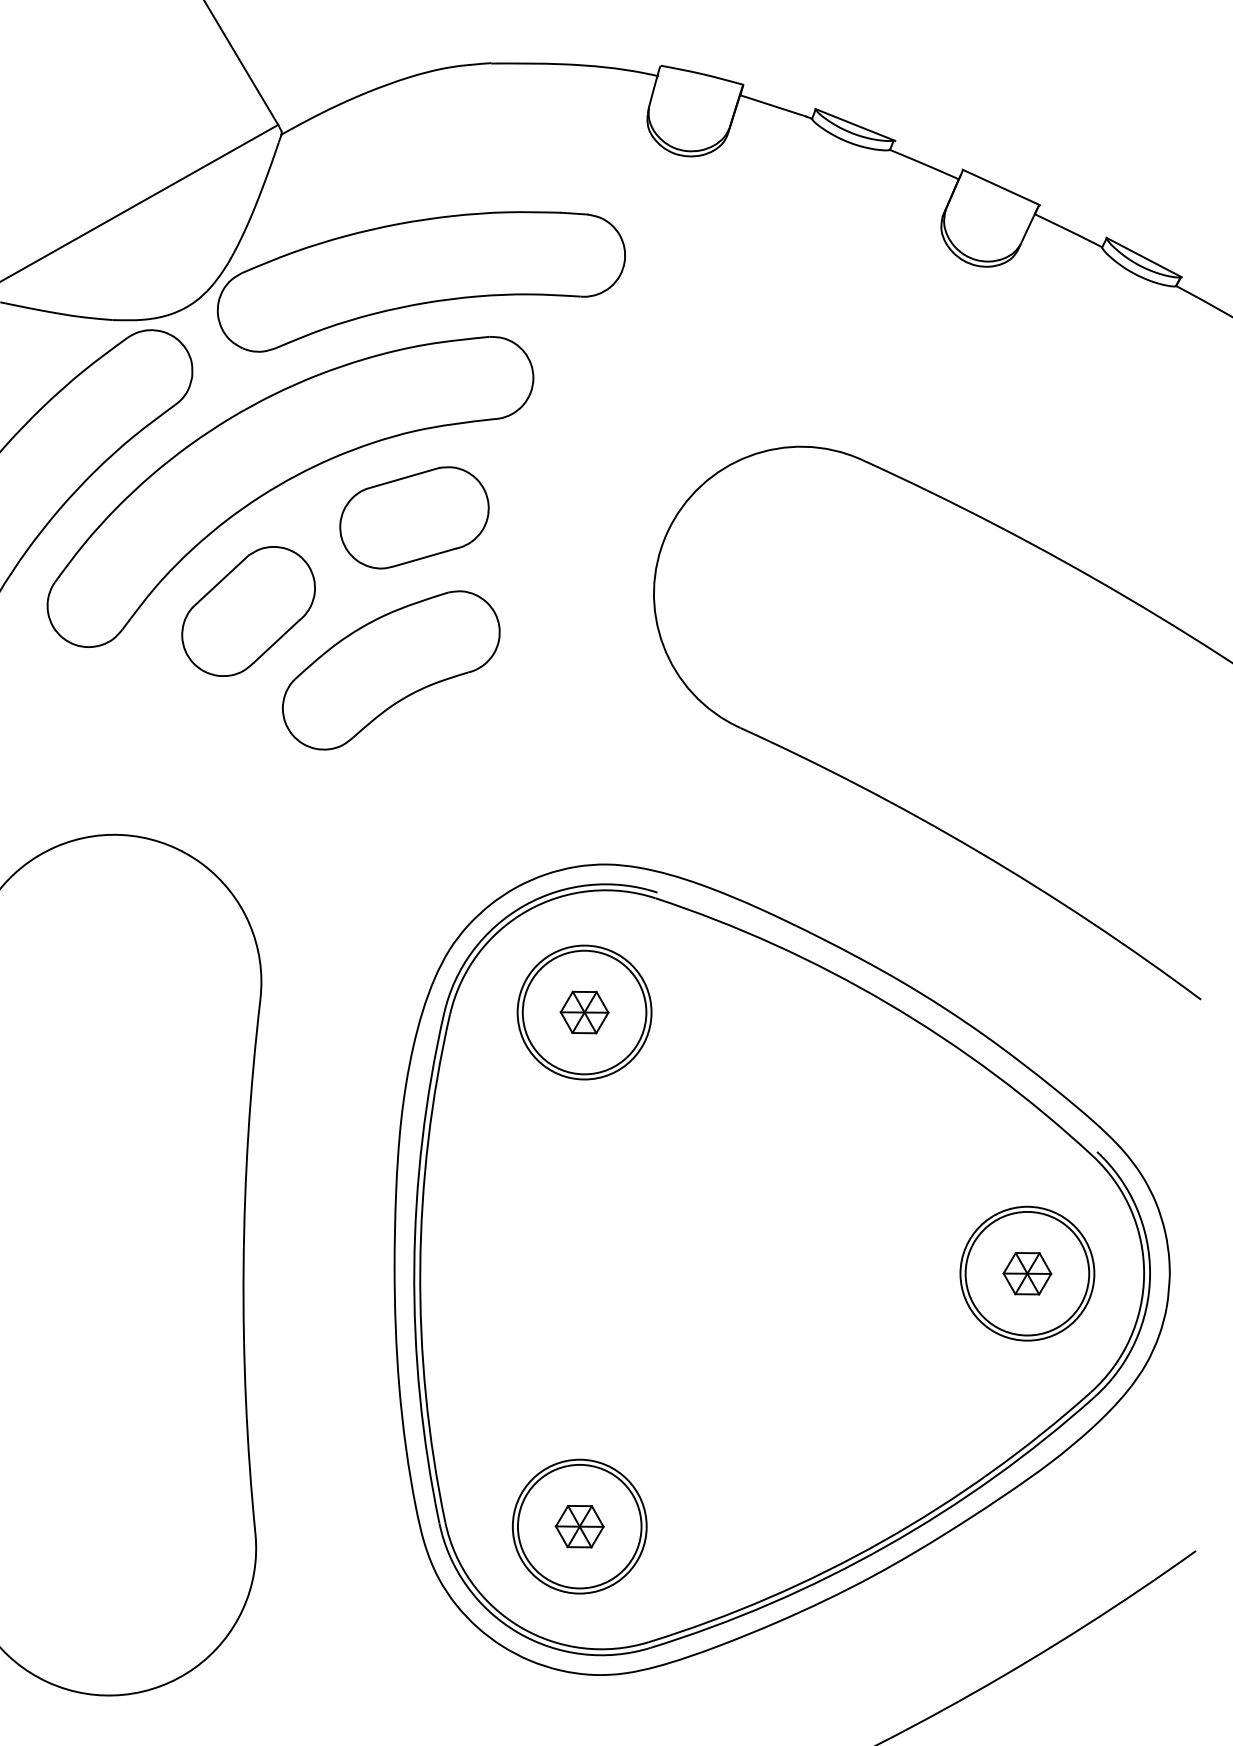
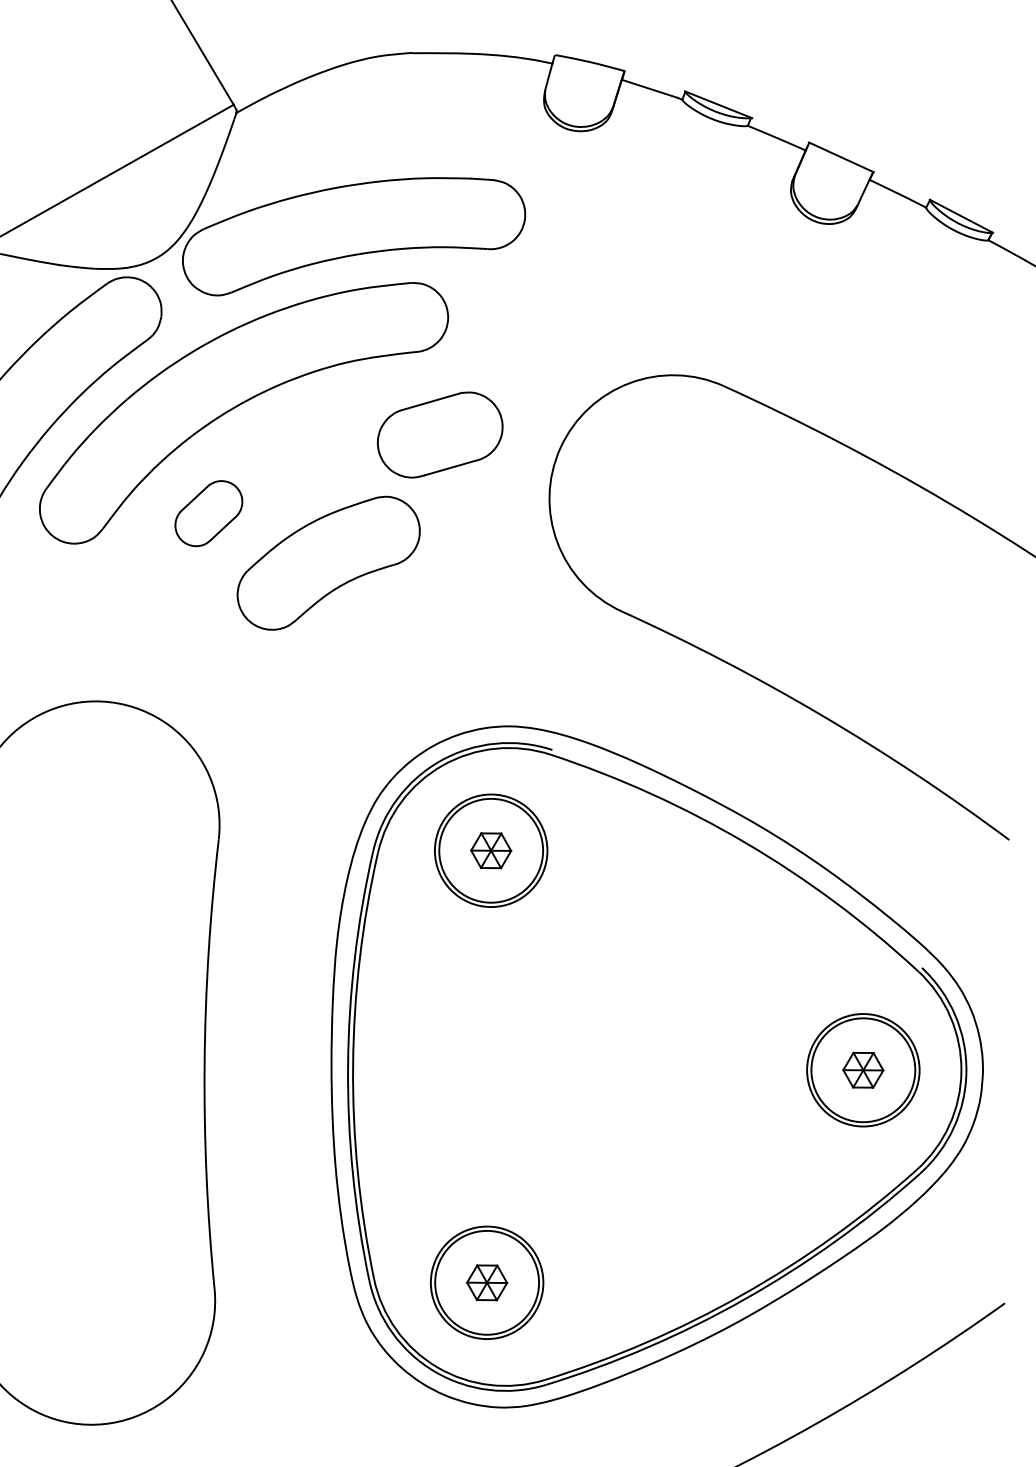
part: (413, 517) -> (439, 434), moved
part: (248, 611) -> (208, 513), size x0.6

